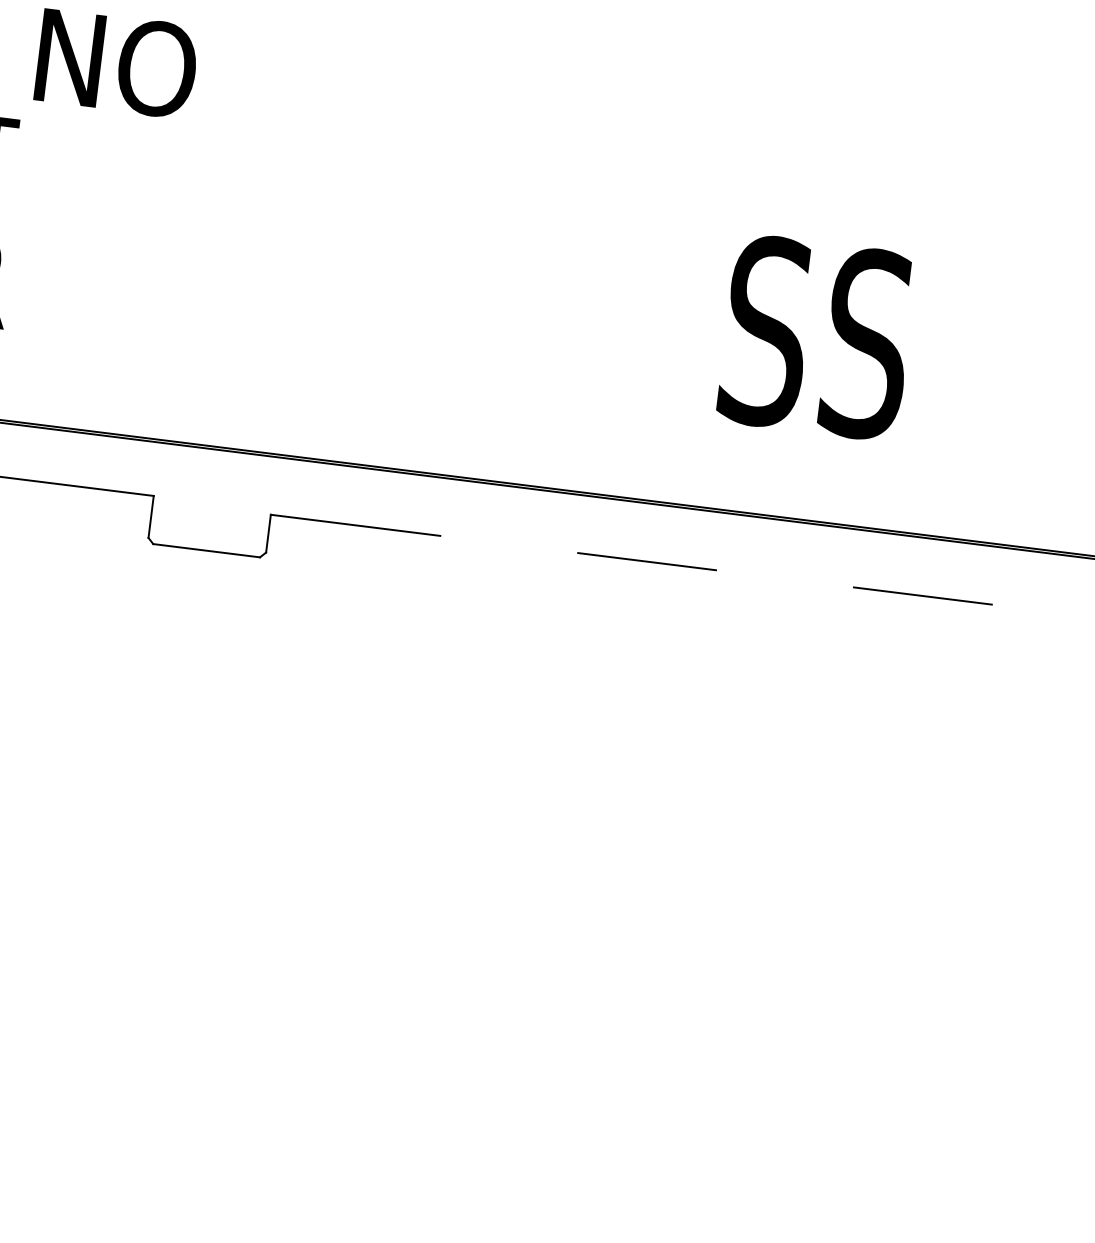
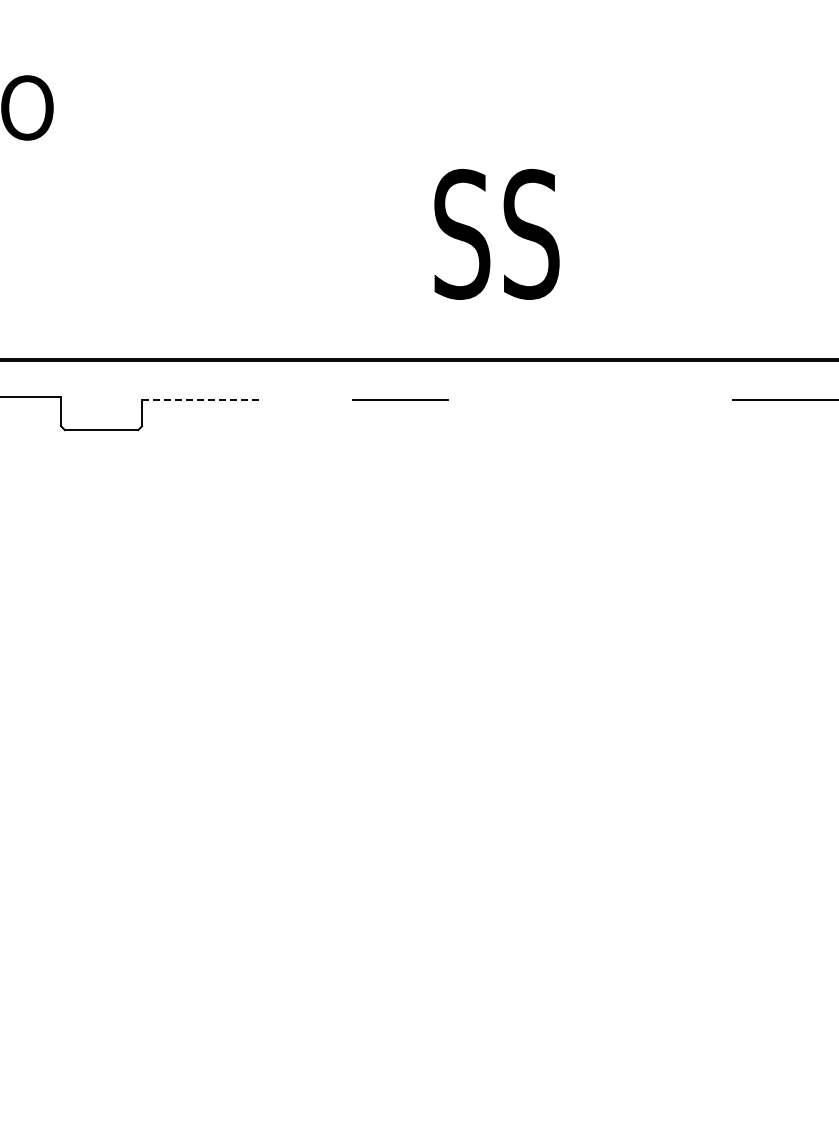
line: (354, 525) -> (199, 400), solid -> dashed
line: (923, 594) -> (590, 399), removed

